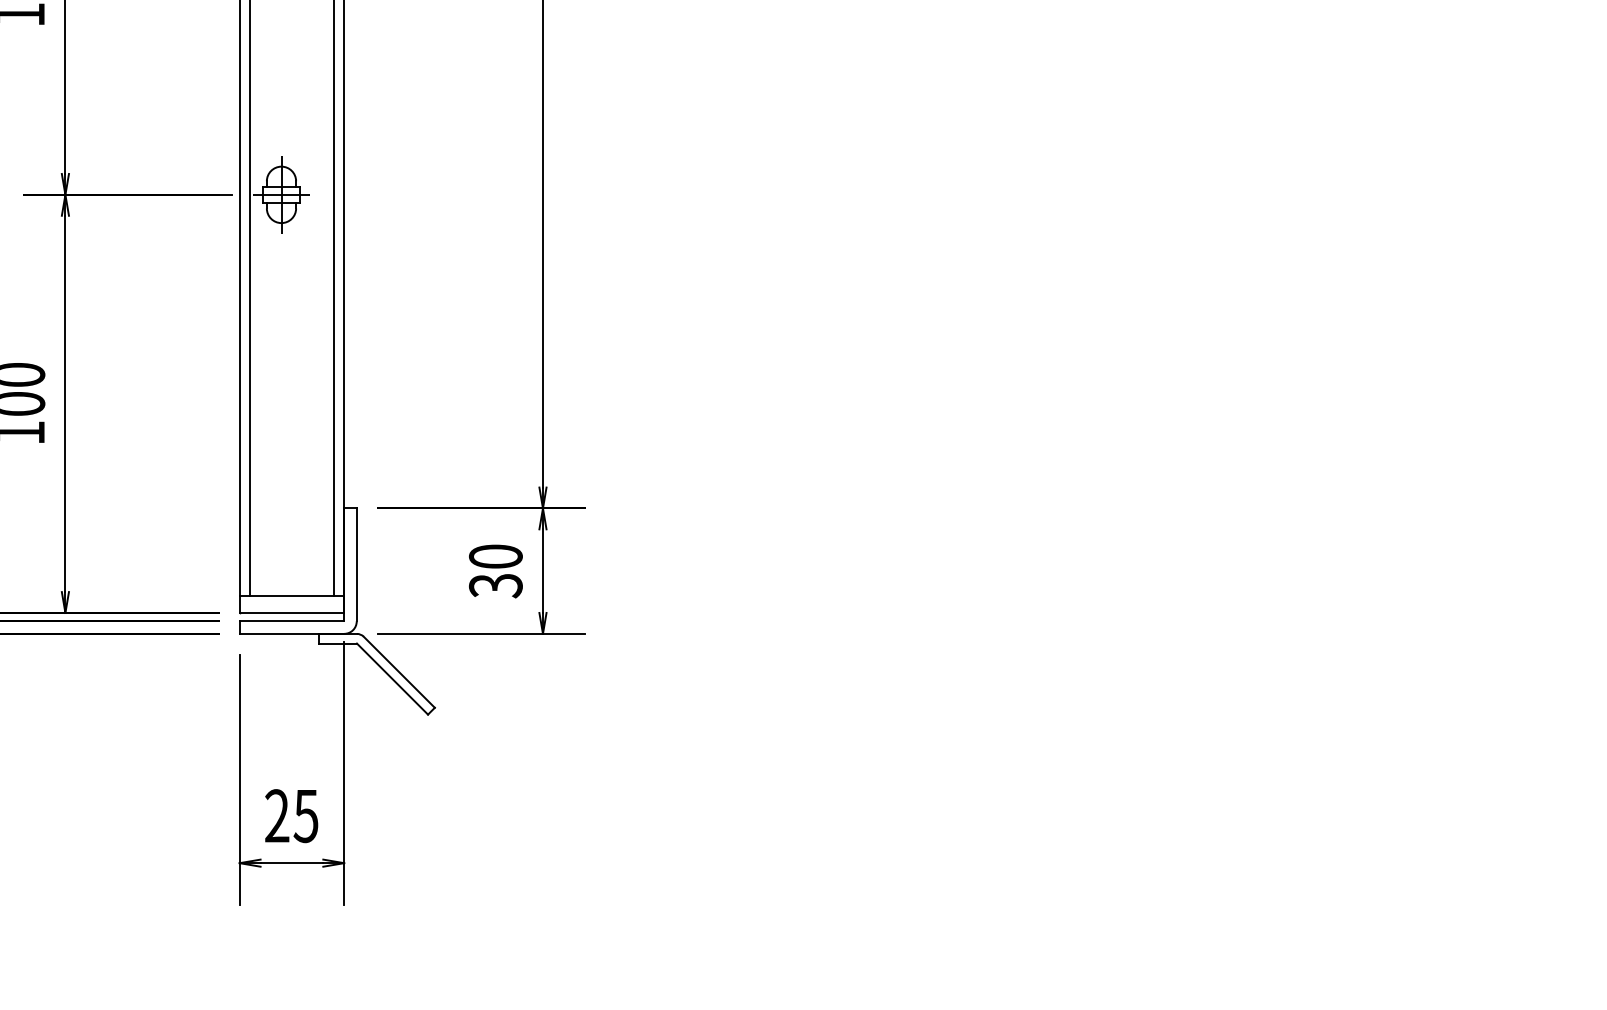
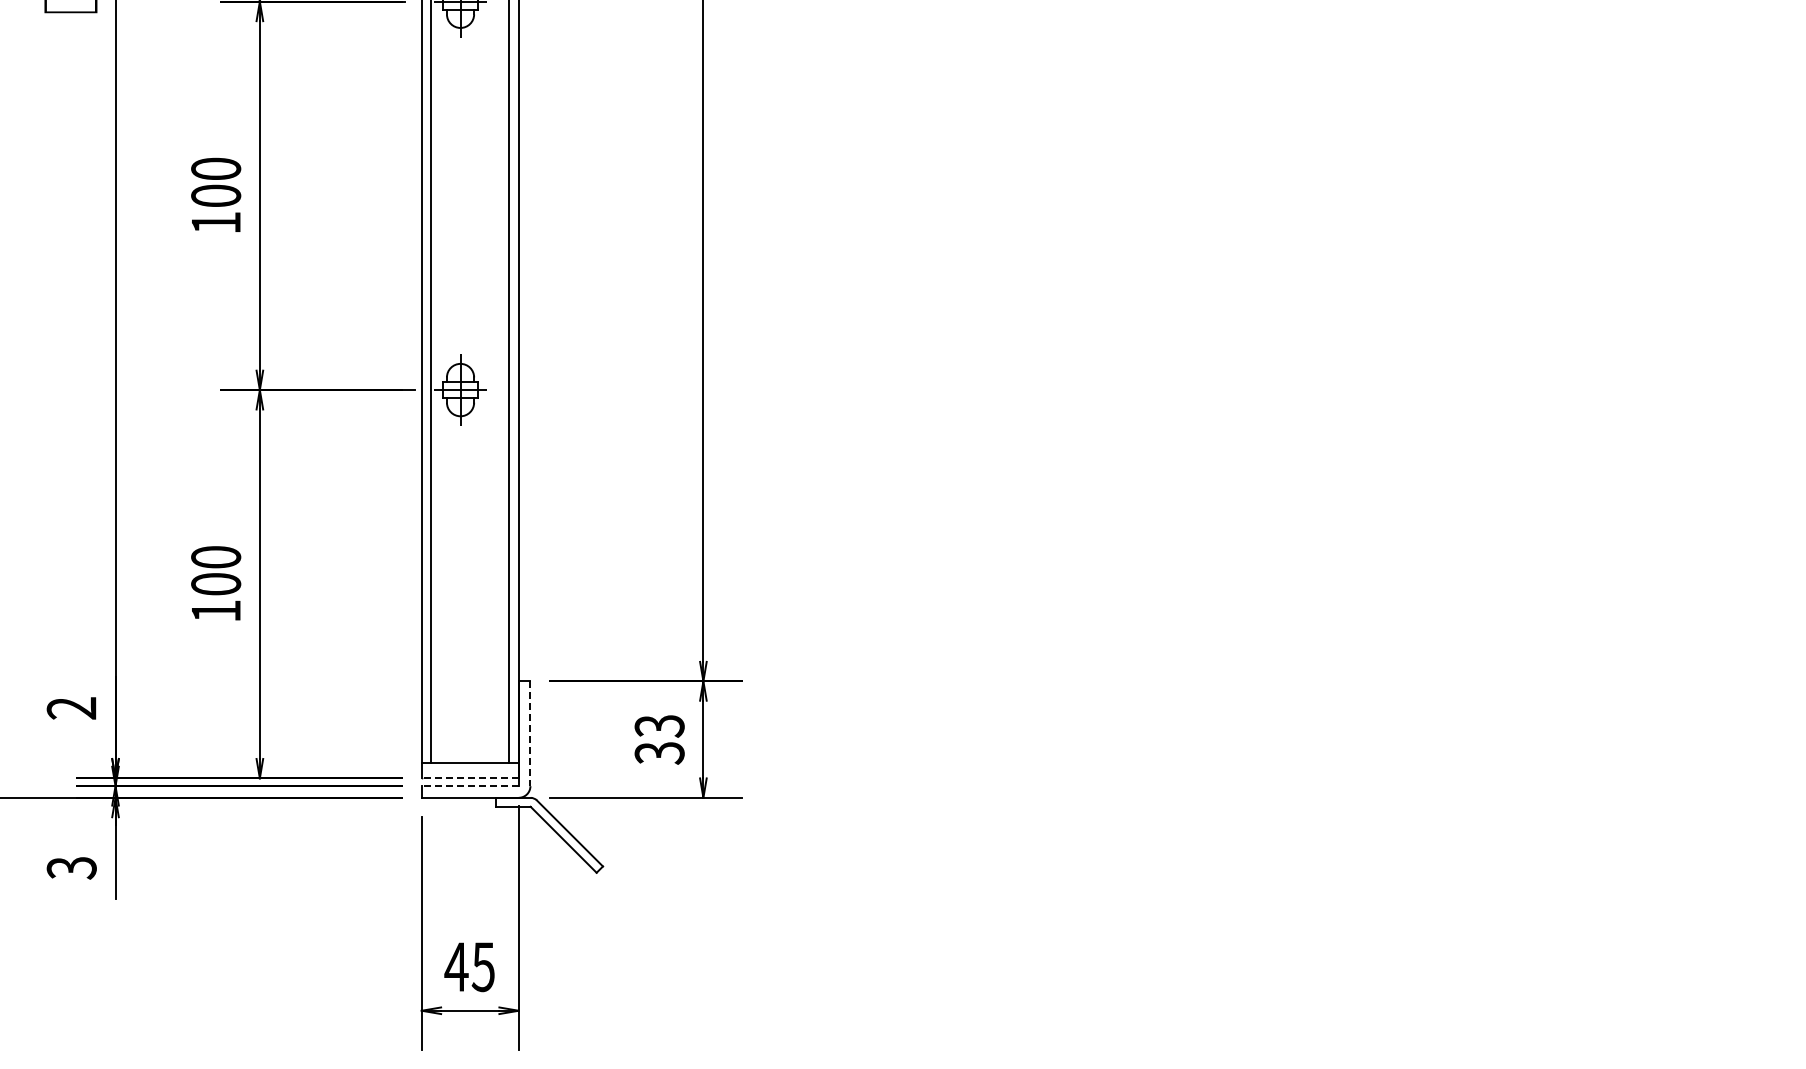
text: (495, 557) -> (659, 726), 30 -> 33
line: (356, 565) -> (530, 734), solid -> dashed
line: (292, 613) -> (470, 778), solid -> dashed
line: (292, 621) -> (470, 786), solid -> dashed
text: (277, 815) -> (456, 966), 25 -> 45

